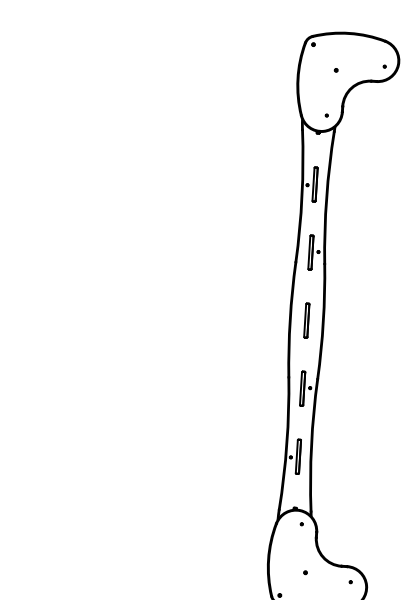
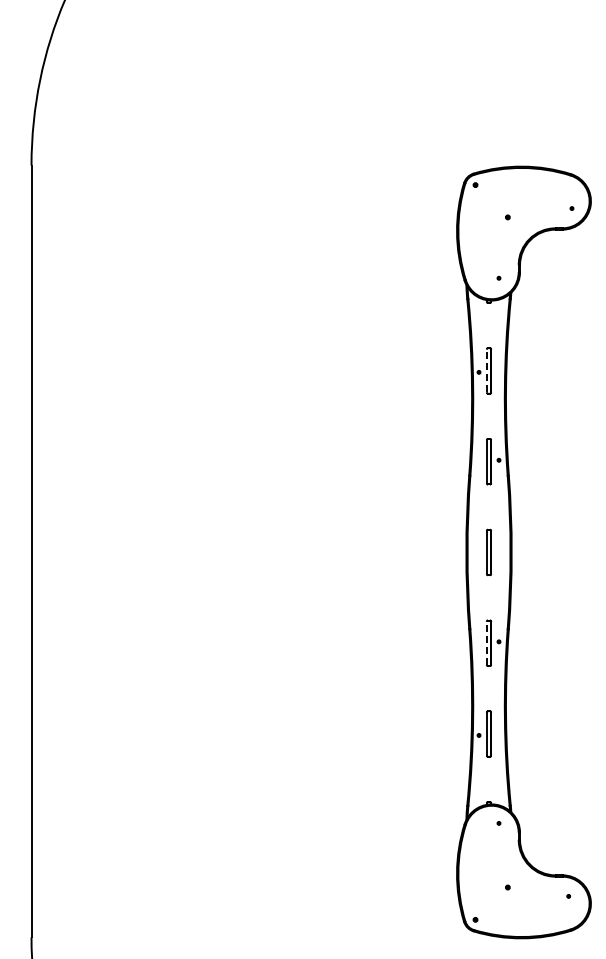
line: (313, 184) -> (486, 370), solid -> dashed
line: (300, 388) -> (486, 643), solid -> dashed

